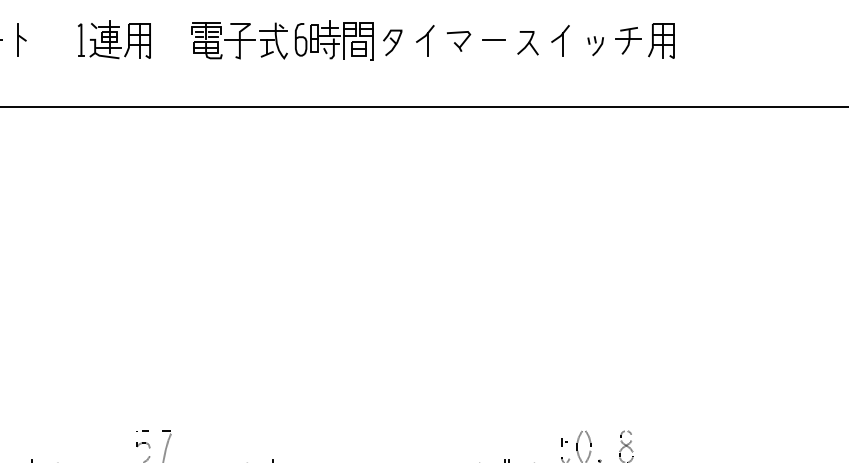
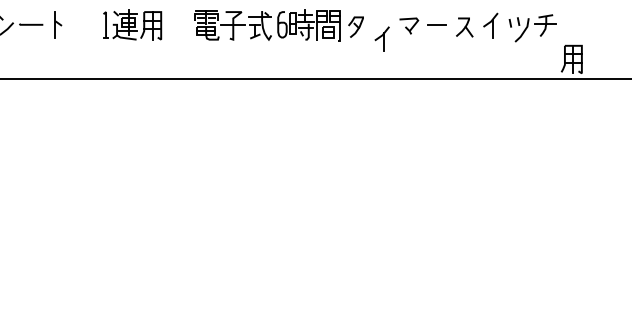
part: (425, 40) -> (382, 39), moved
part: (661, 40) -> (571, 59), moved
part: (595, 46) -> (518, 30), size x1.6

